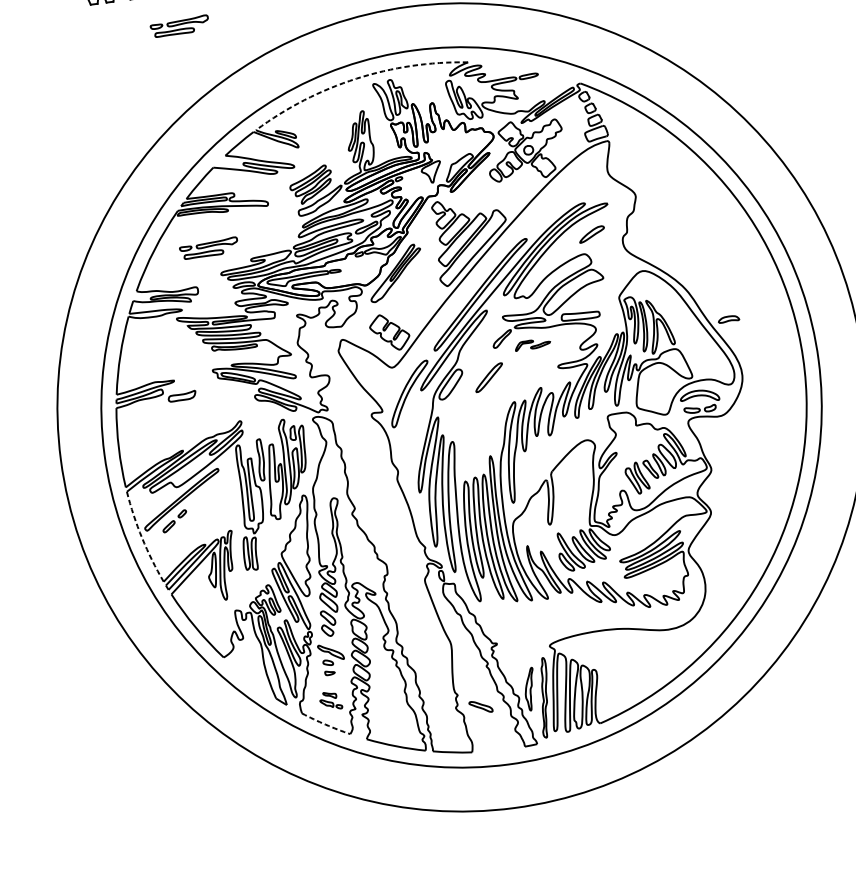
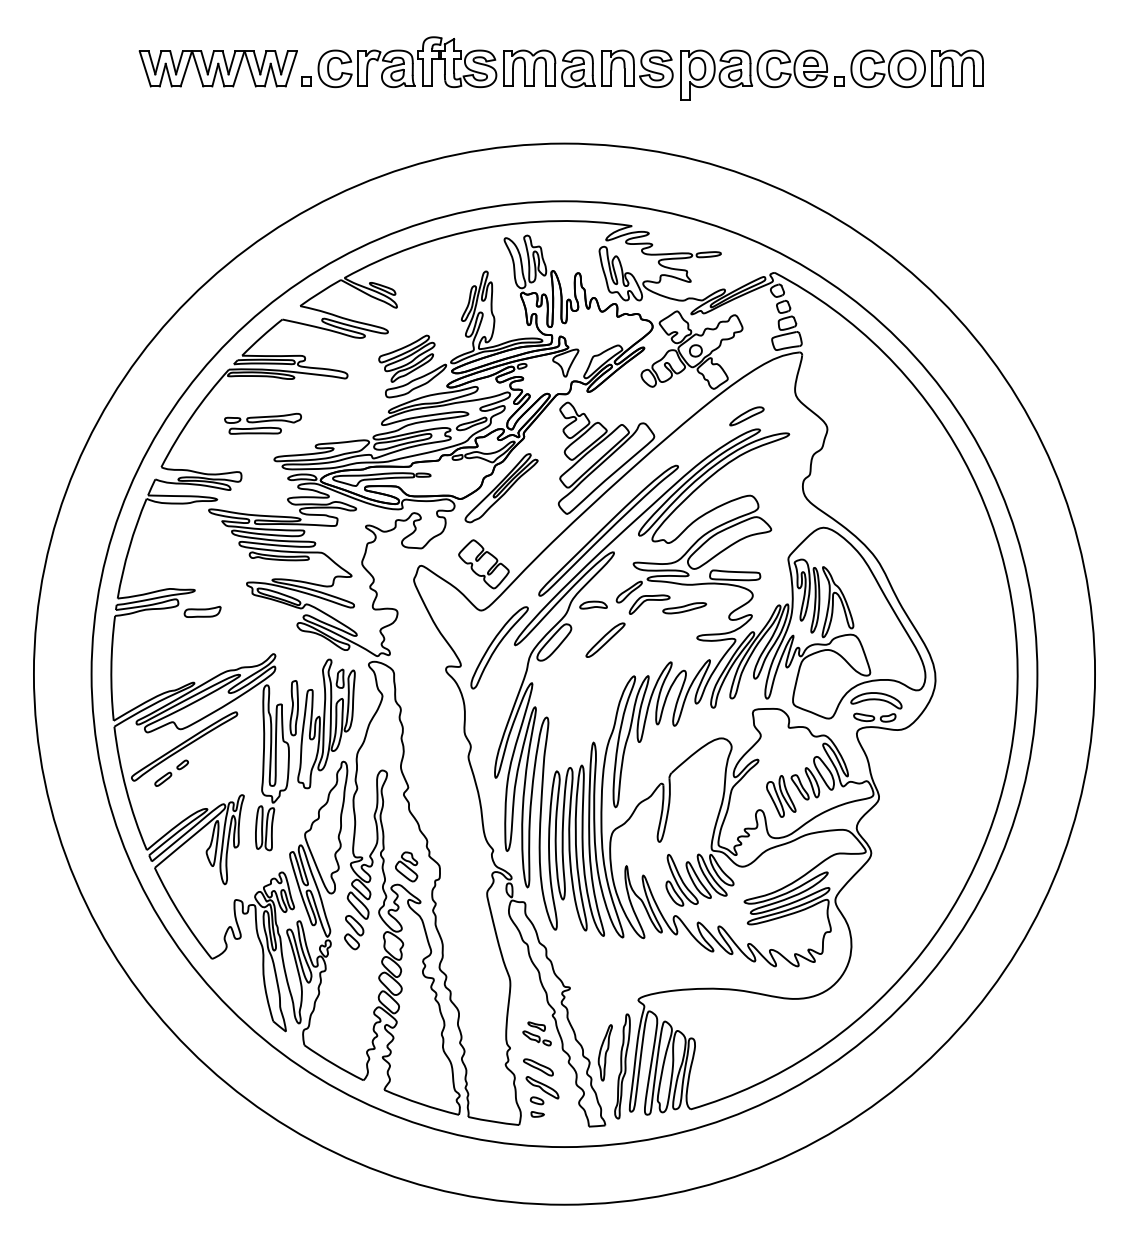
part: (179, 26) -> (262, 129), removed
arc: (356, 78) -> (483, 228), dashed -> solid
part: (591, 234) -> (746, 416), moved
part: (728, 318) -> (593, 604), moved
part: (532, 344) -> (667, 604), size x1.67
arc: (142, 538) -> (126, 789), dashed -> solid
part: (361, 568) -> (406, 866), added
part: (331, 659) -> (542, 1096), moved
part: (330, 700) -> (536, 1033), moved
arc: (325, 724) -> (333, 1063), dashed -> solid

